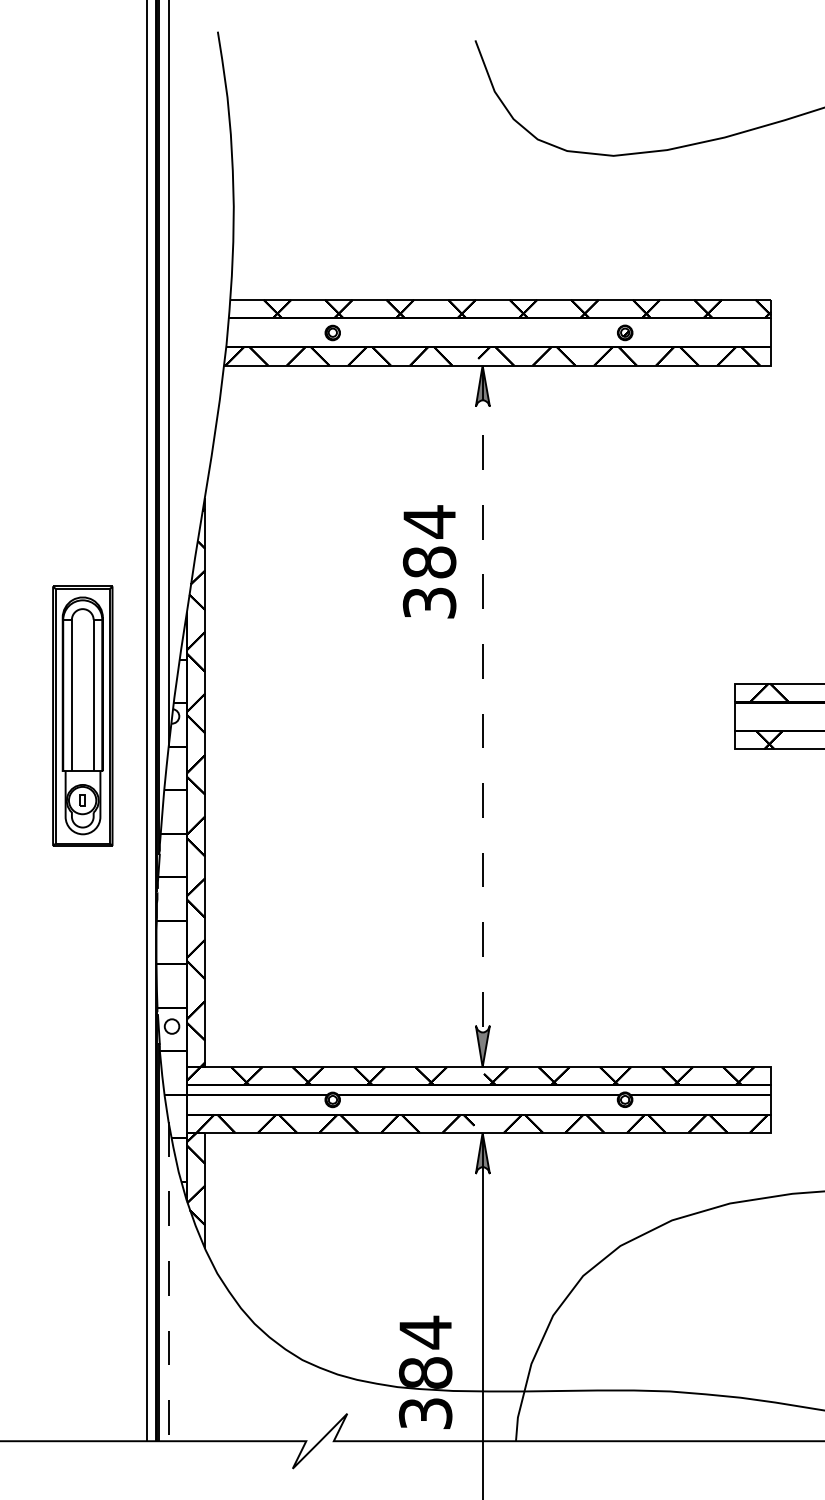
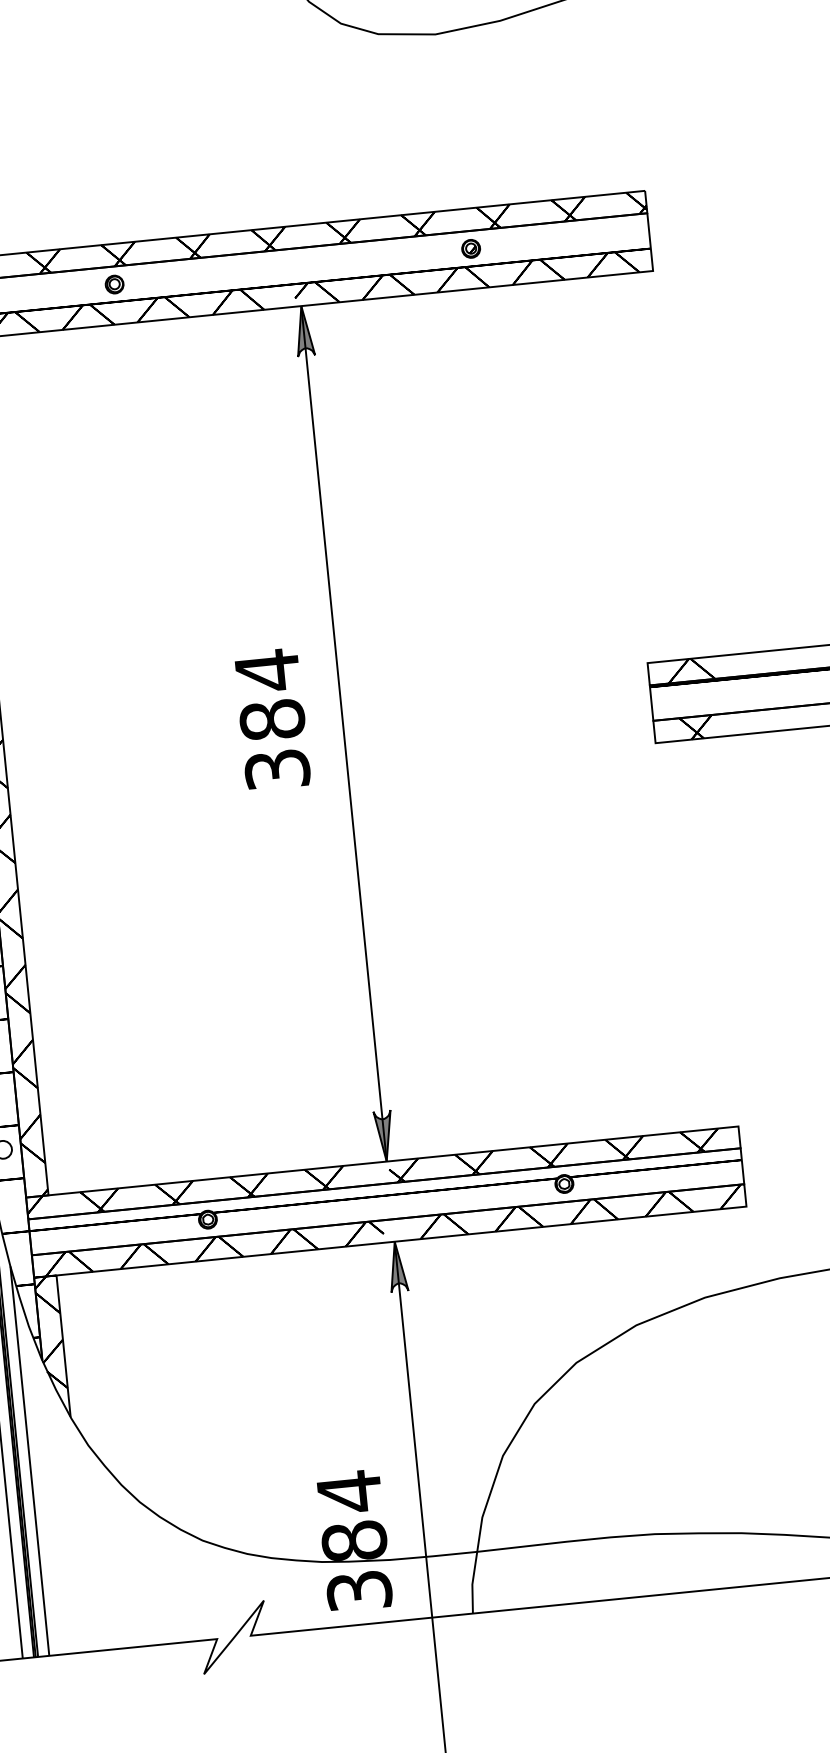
text: (429, 561) -> (272, 718), moved
line: (482, 716) -> (343, 733), dashed -> solid
line: (168, 1281) -> (29, 1461), dashed -> solid

